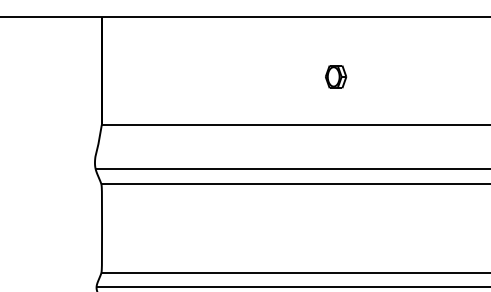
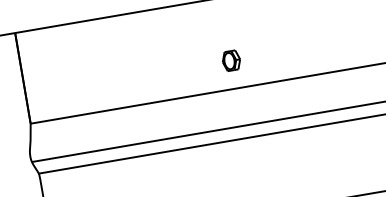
part: (336, 76) -> (231, 60), moved

